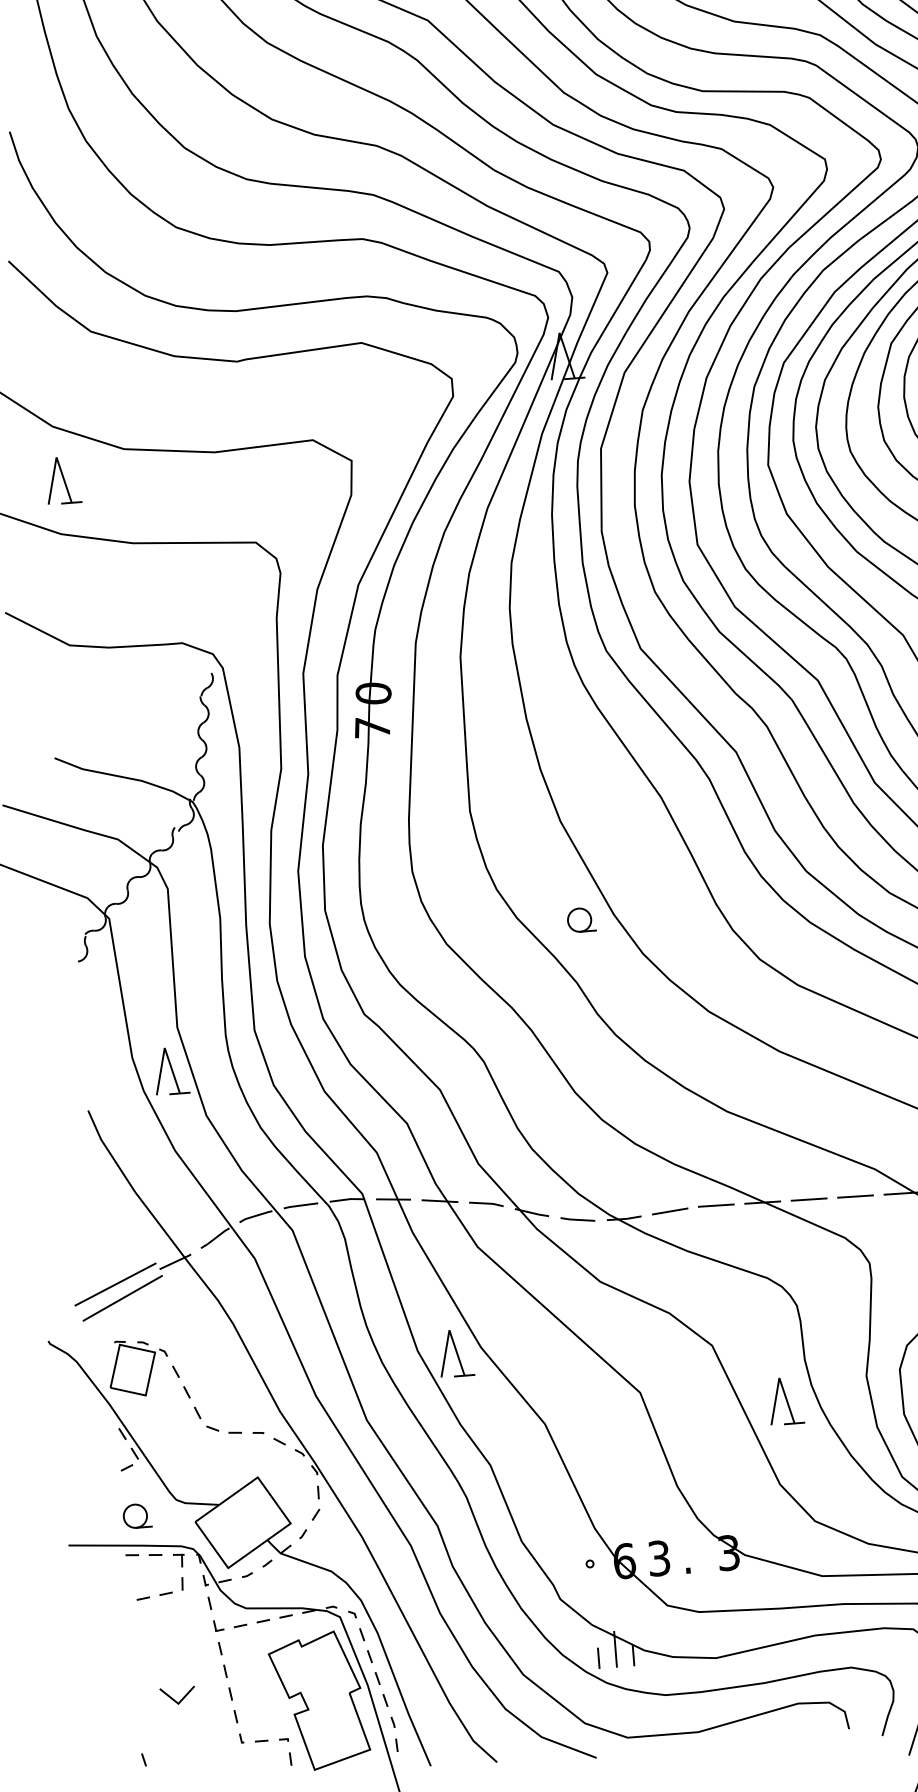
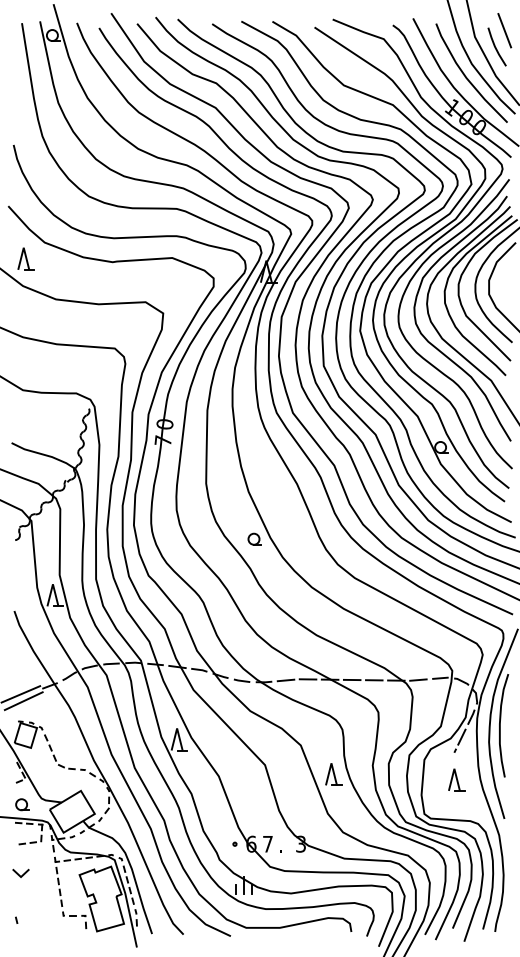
part: (61, 479) -> (25, 258), moved
text: (658, 1557) -> (267, 843), 3 -> 7
line: (172, 1696) -> (18, 873), moved

